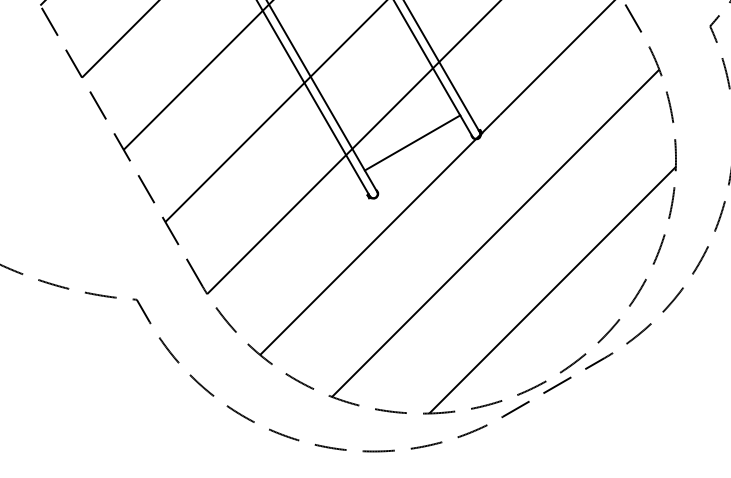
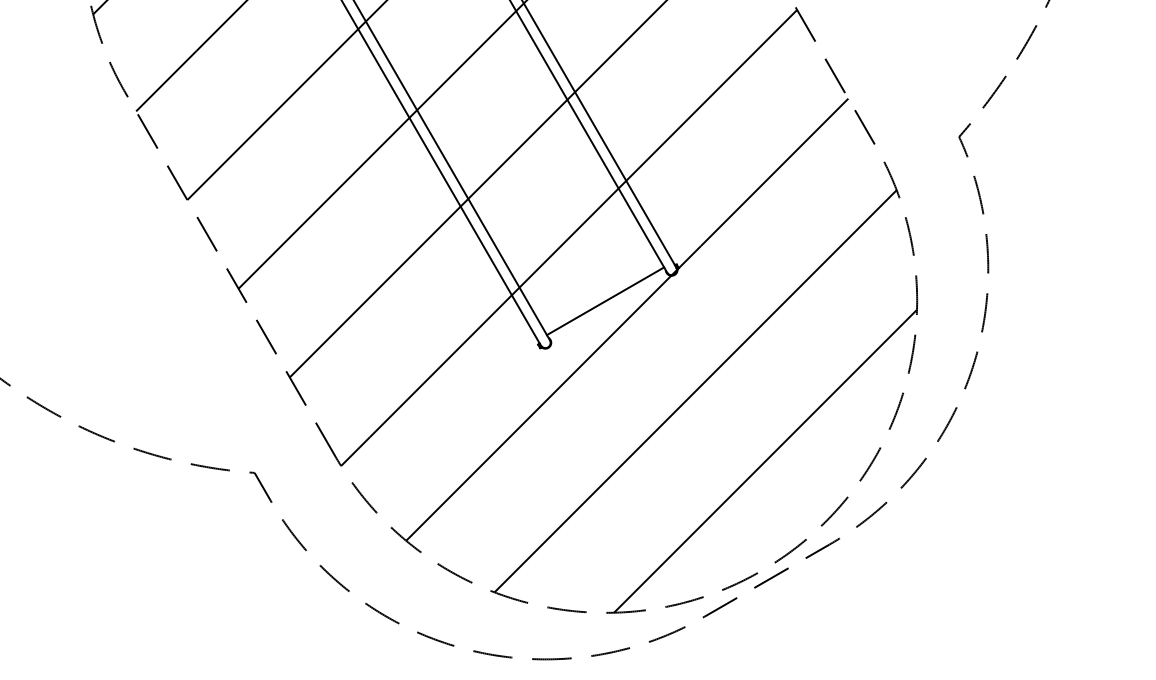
line: (412, 143) -> (605, 301), moved

